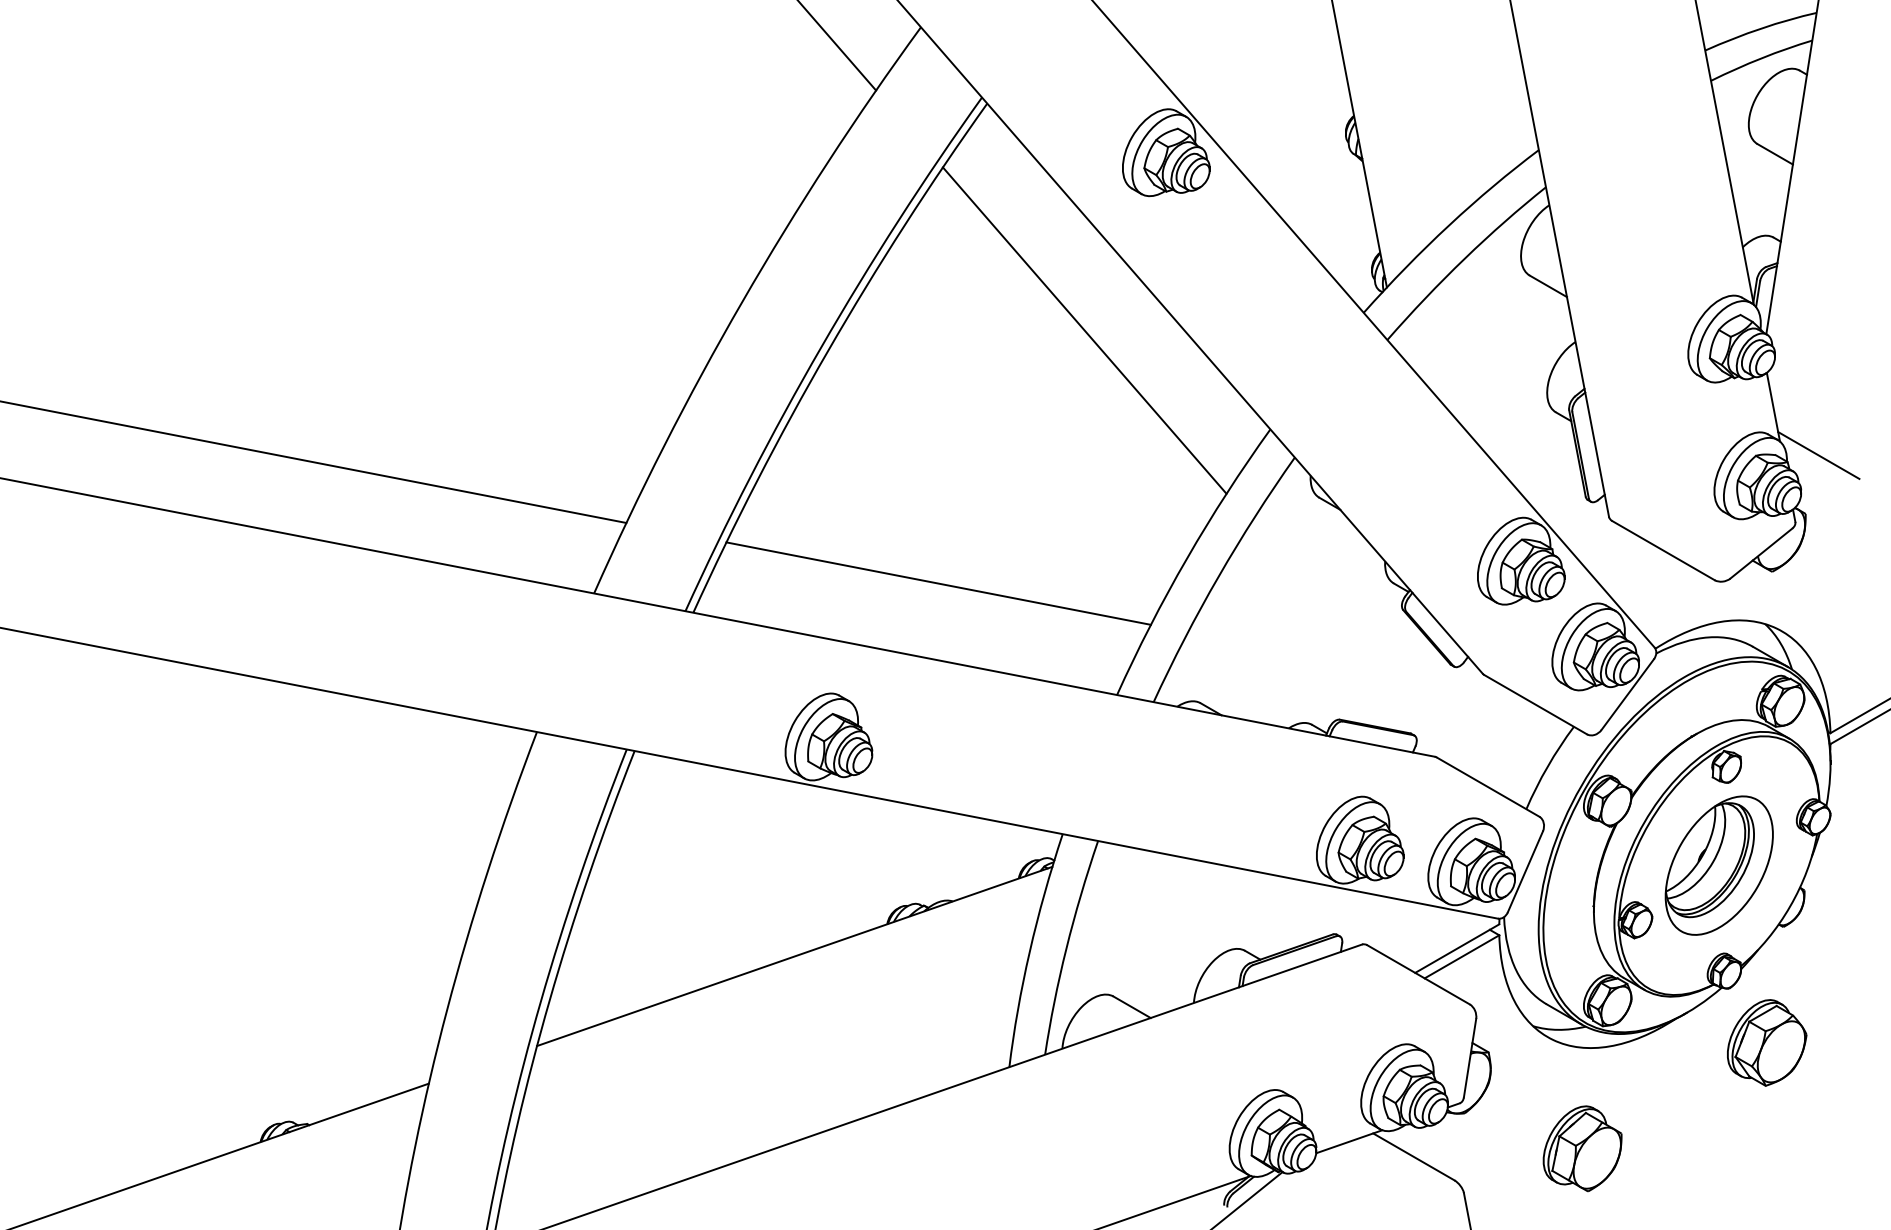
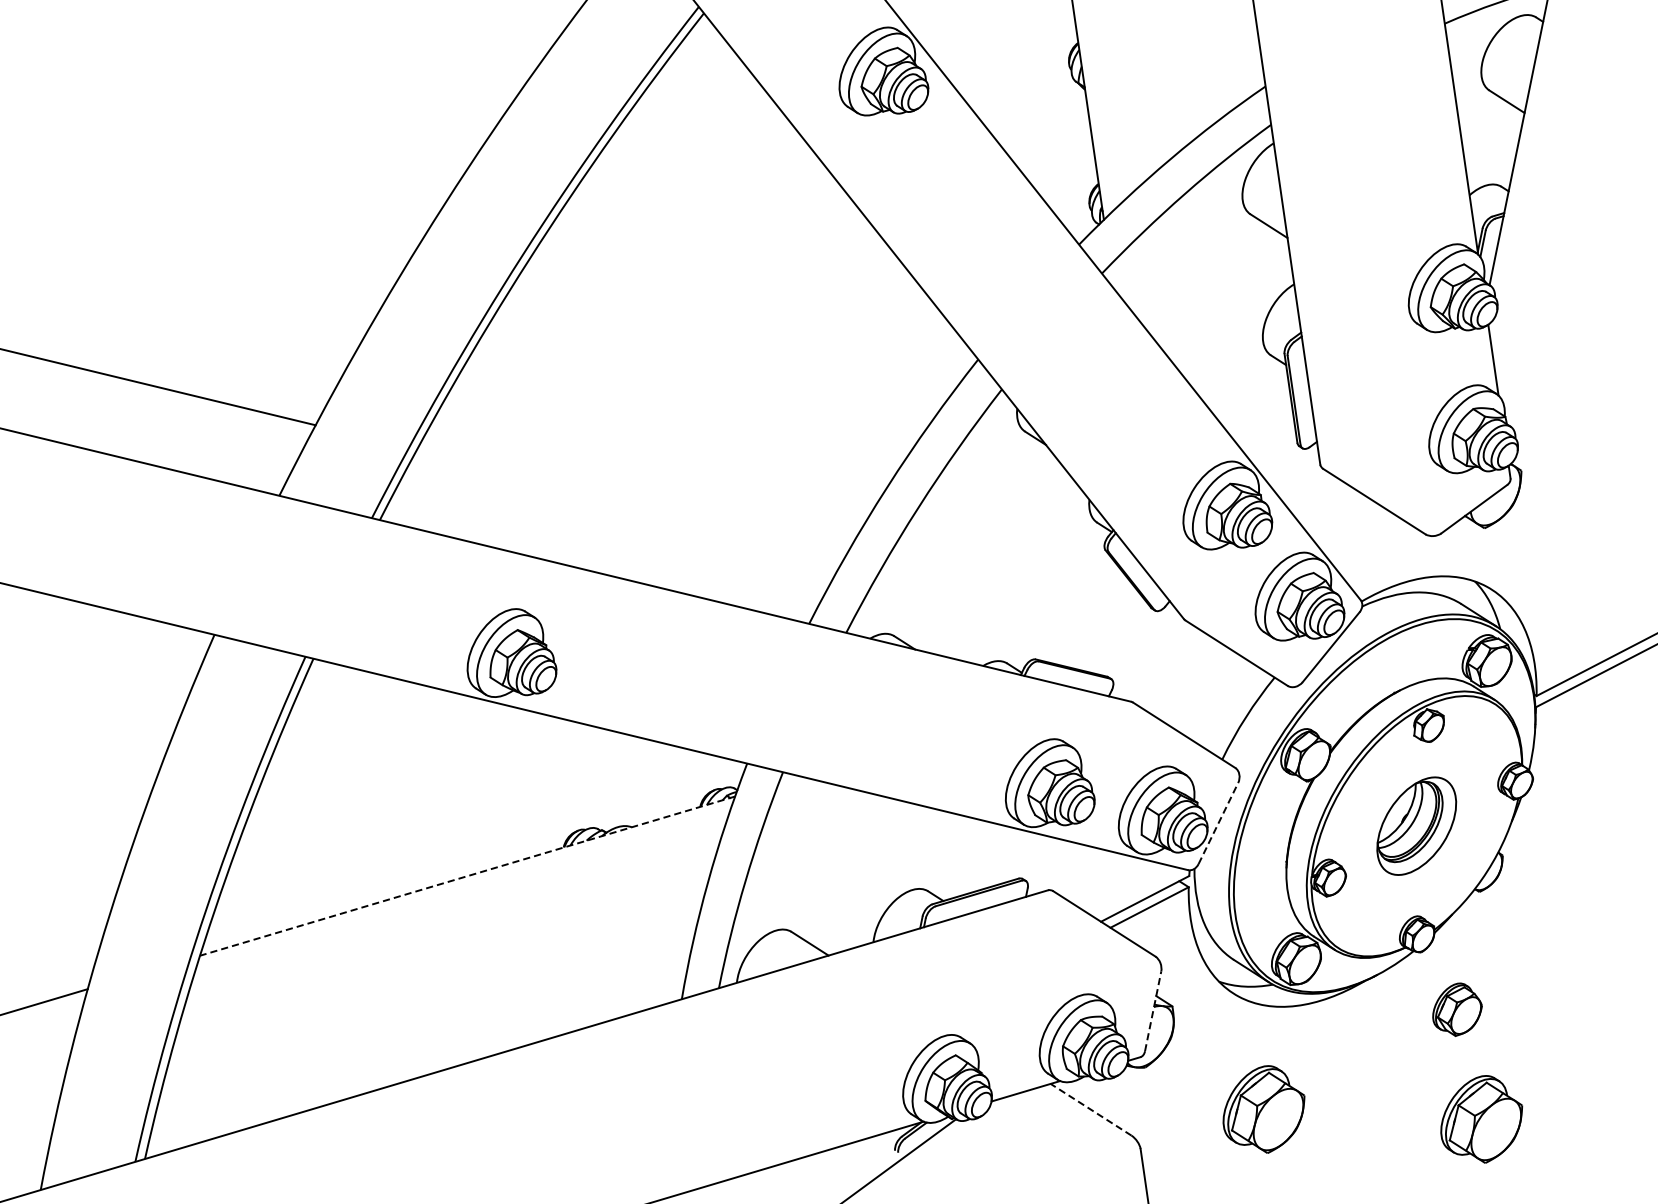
line: (1084, 330) -> (792, 249), removed
line: (1818, 455) -> (1537, 411), removed
line: (938, 583) -> (631, 501), removed
part: (1718, 865) -> (1416, 826), size x0.7
line: (1525, 871) -> (1218, 823), solid -> dashed
line: (794, 956) -> (467, 876), solid -> dashed
part: (1767, 1042) -> (1457, 1009), size x0.6
line: (1470, 1058) -> (1153, 1011), solid -> dashed
part: (1795, 1148) -> (1481, 1118), added
line: (1413, 1156) -> (1090, 1109), solid -> dashed

